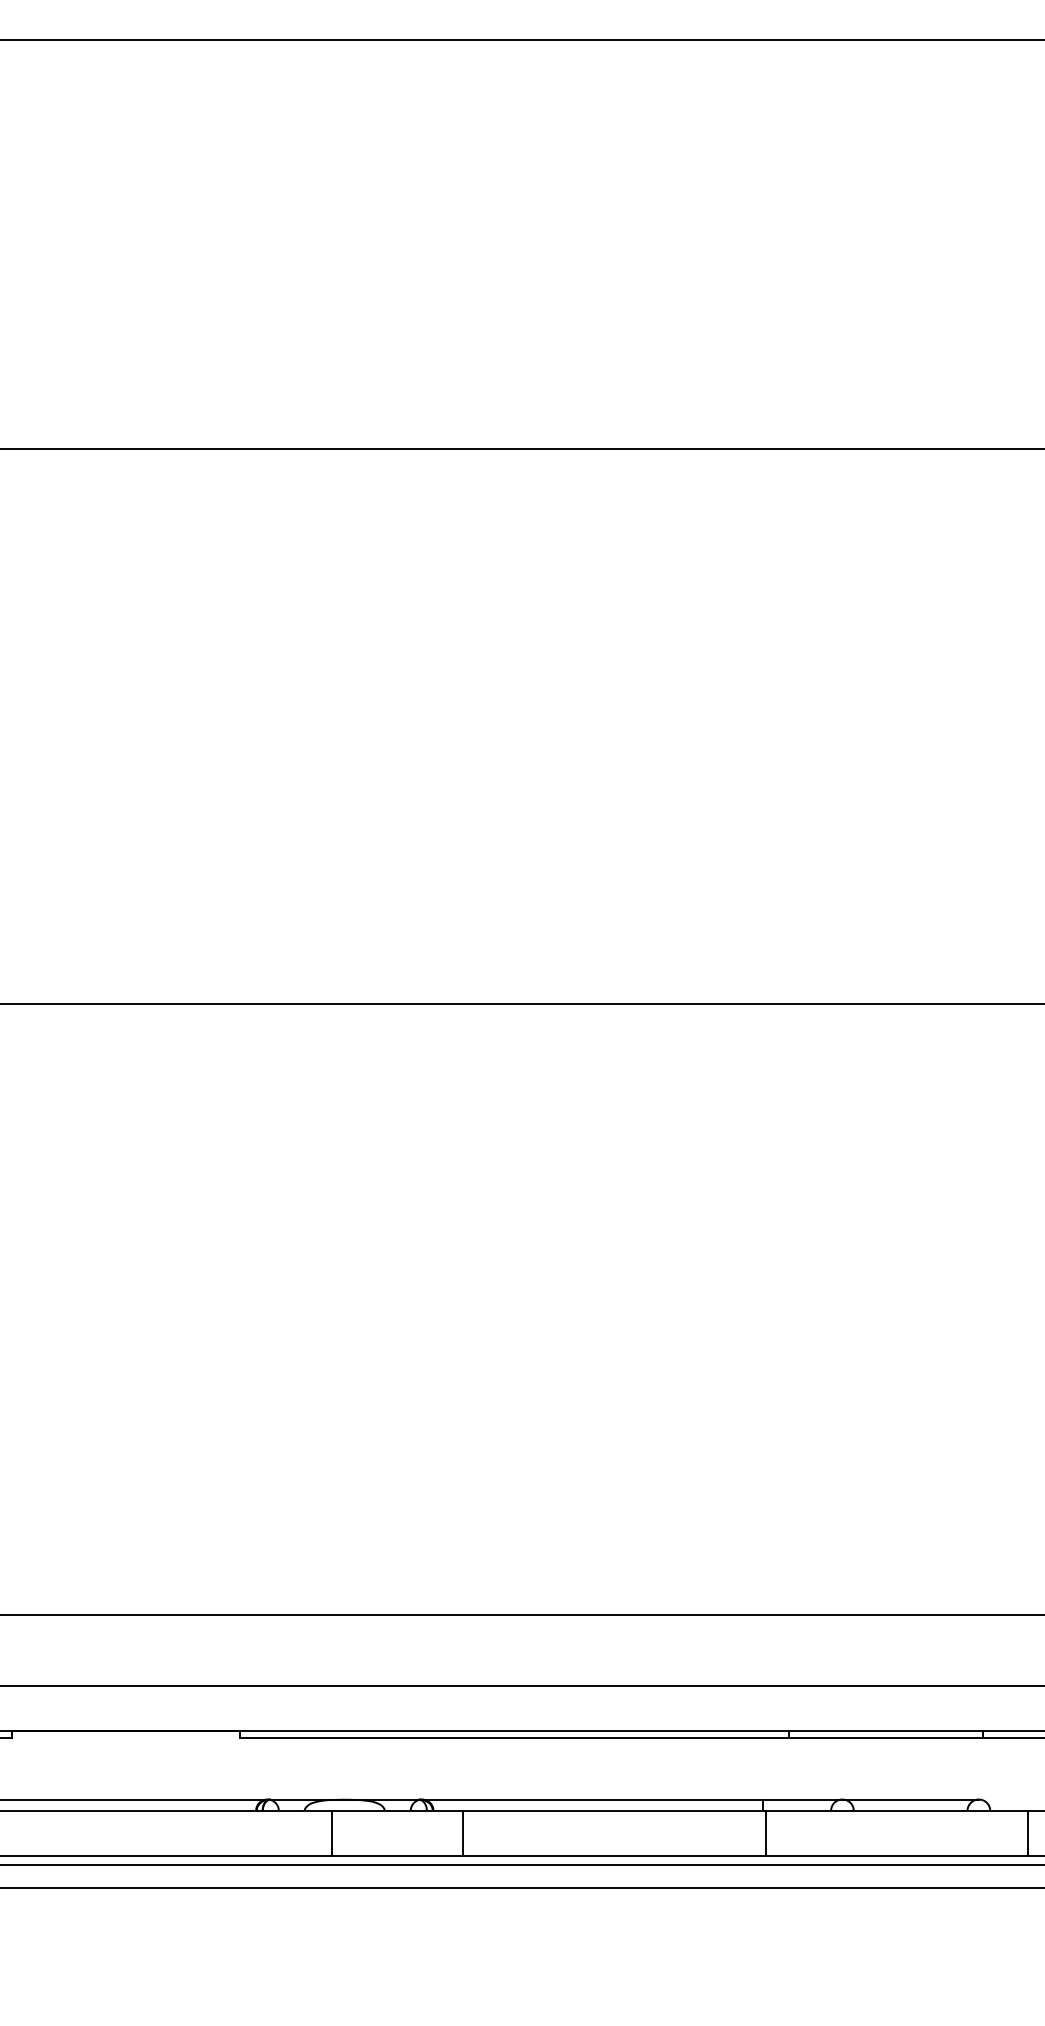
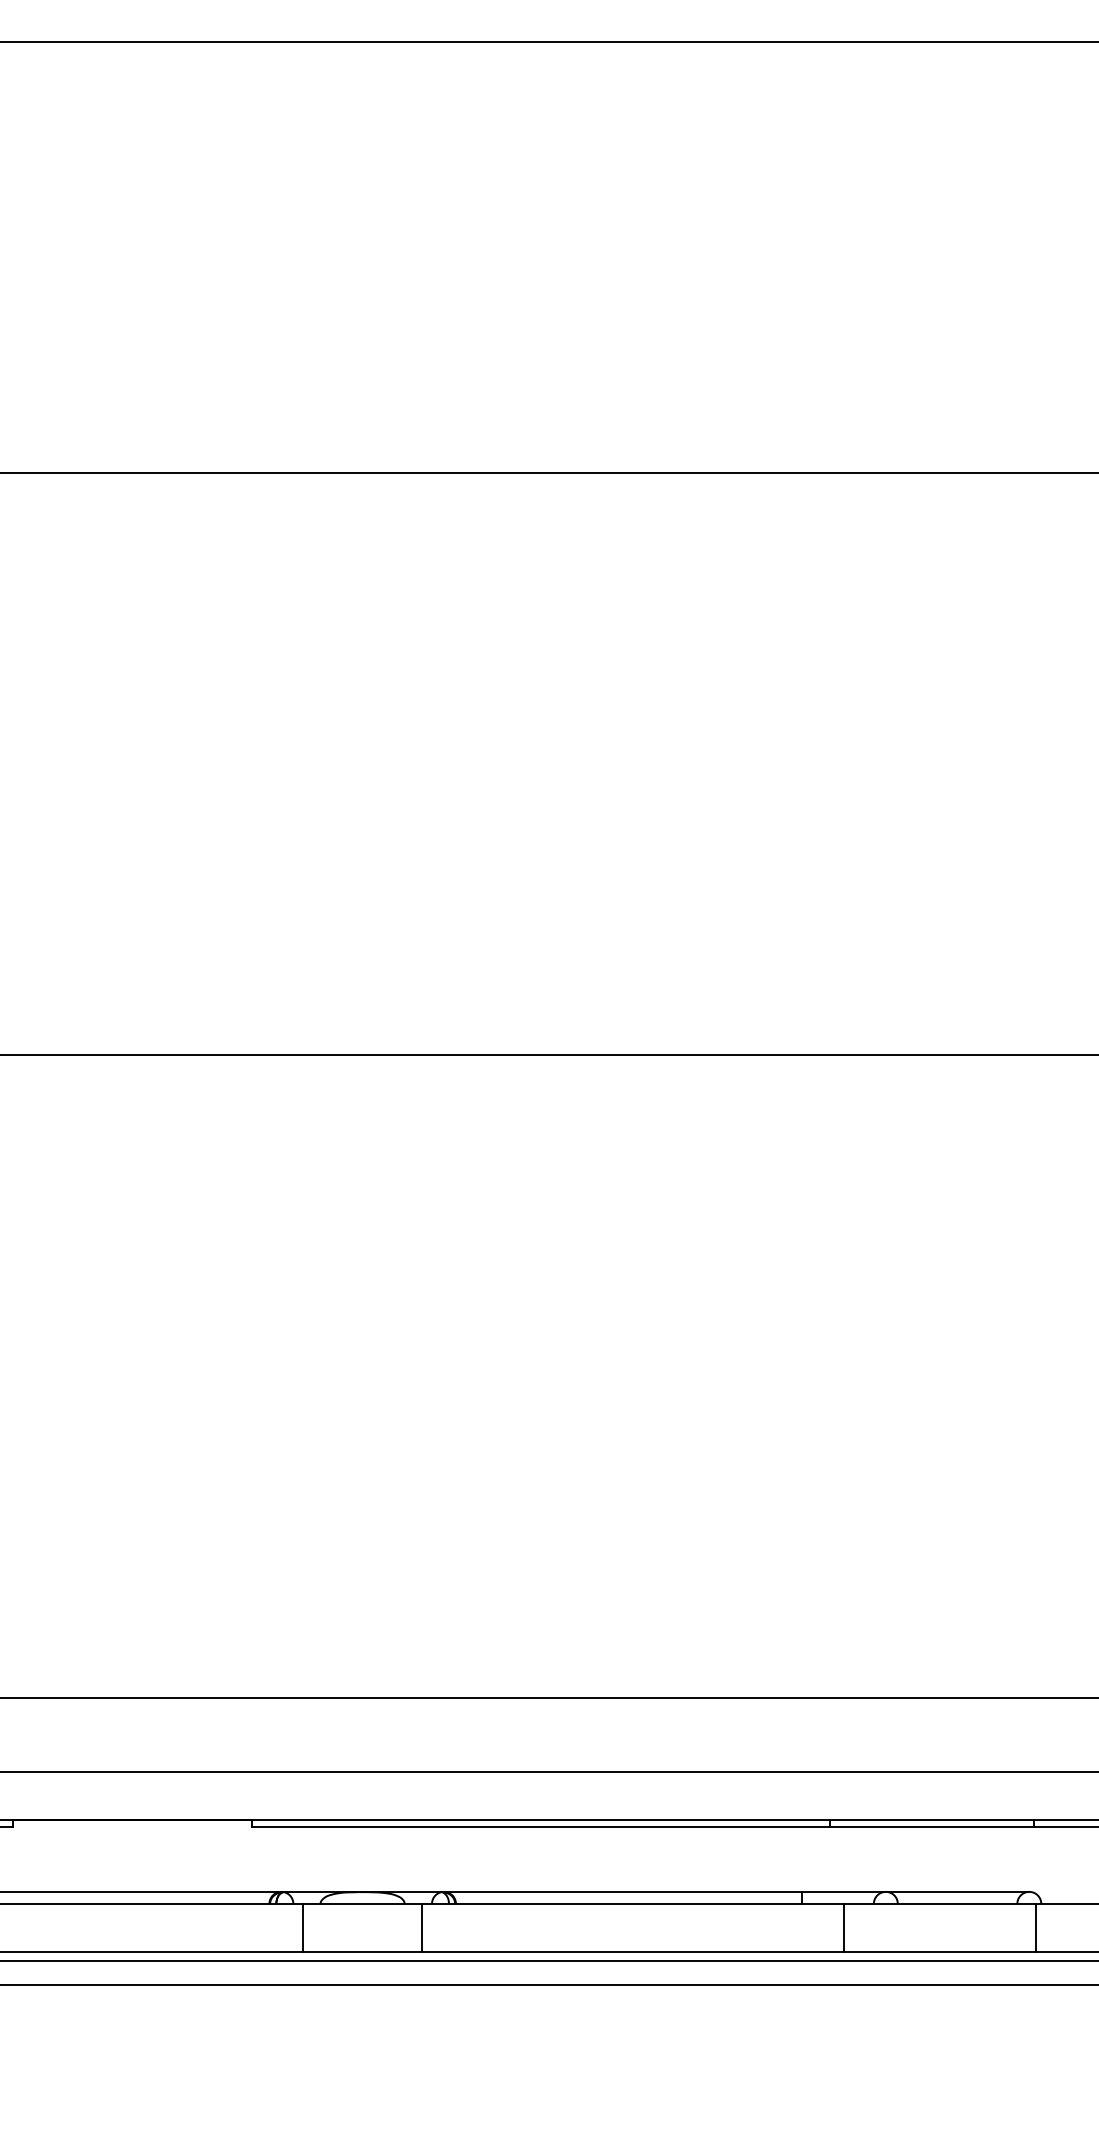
line: (331, 1833) -> (302, 1927), moved
line: (462, 1833) -> (422, 1927), moved
line: (765, 1833) -> (843, 1927), moved
line: (1027, 1833) -> (1036, 1927), moved

